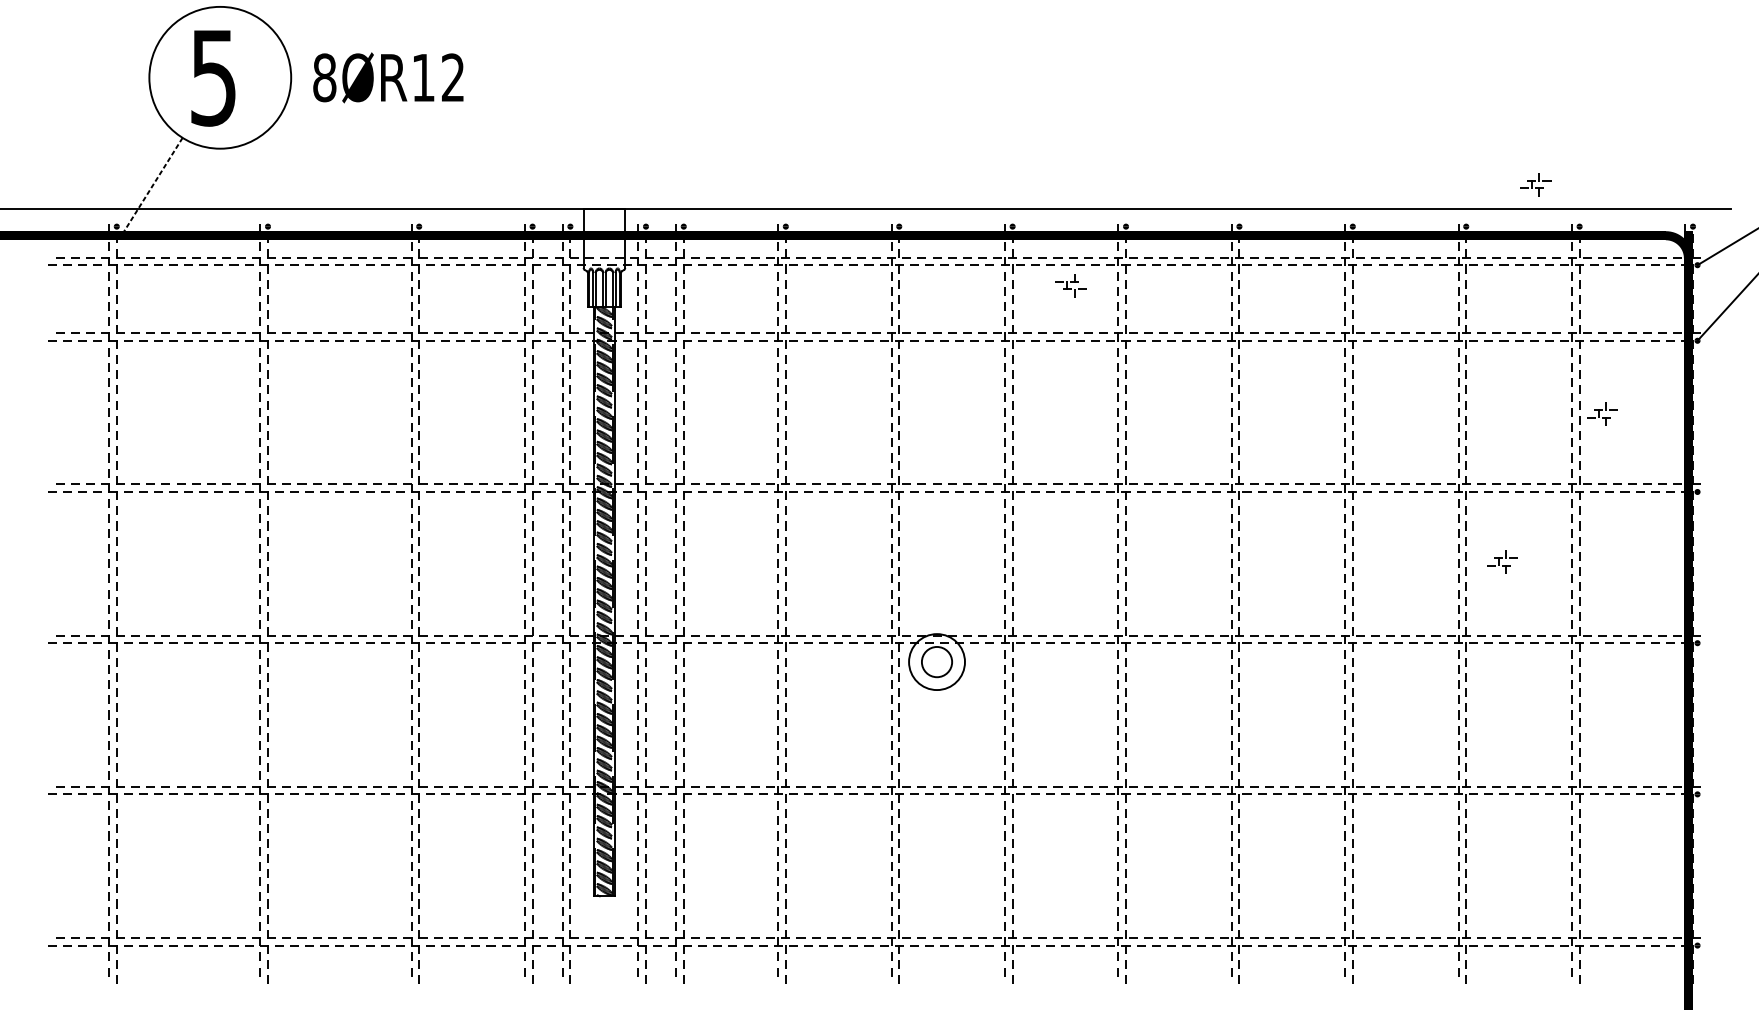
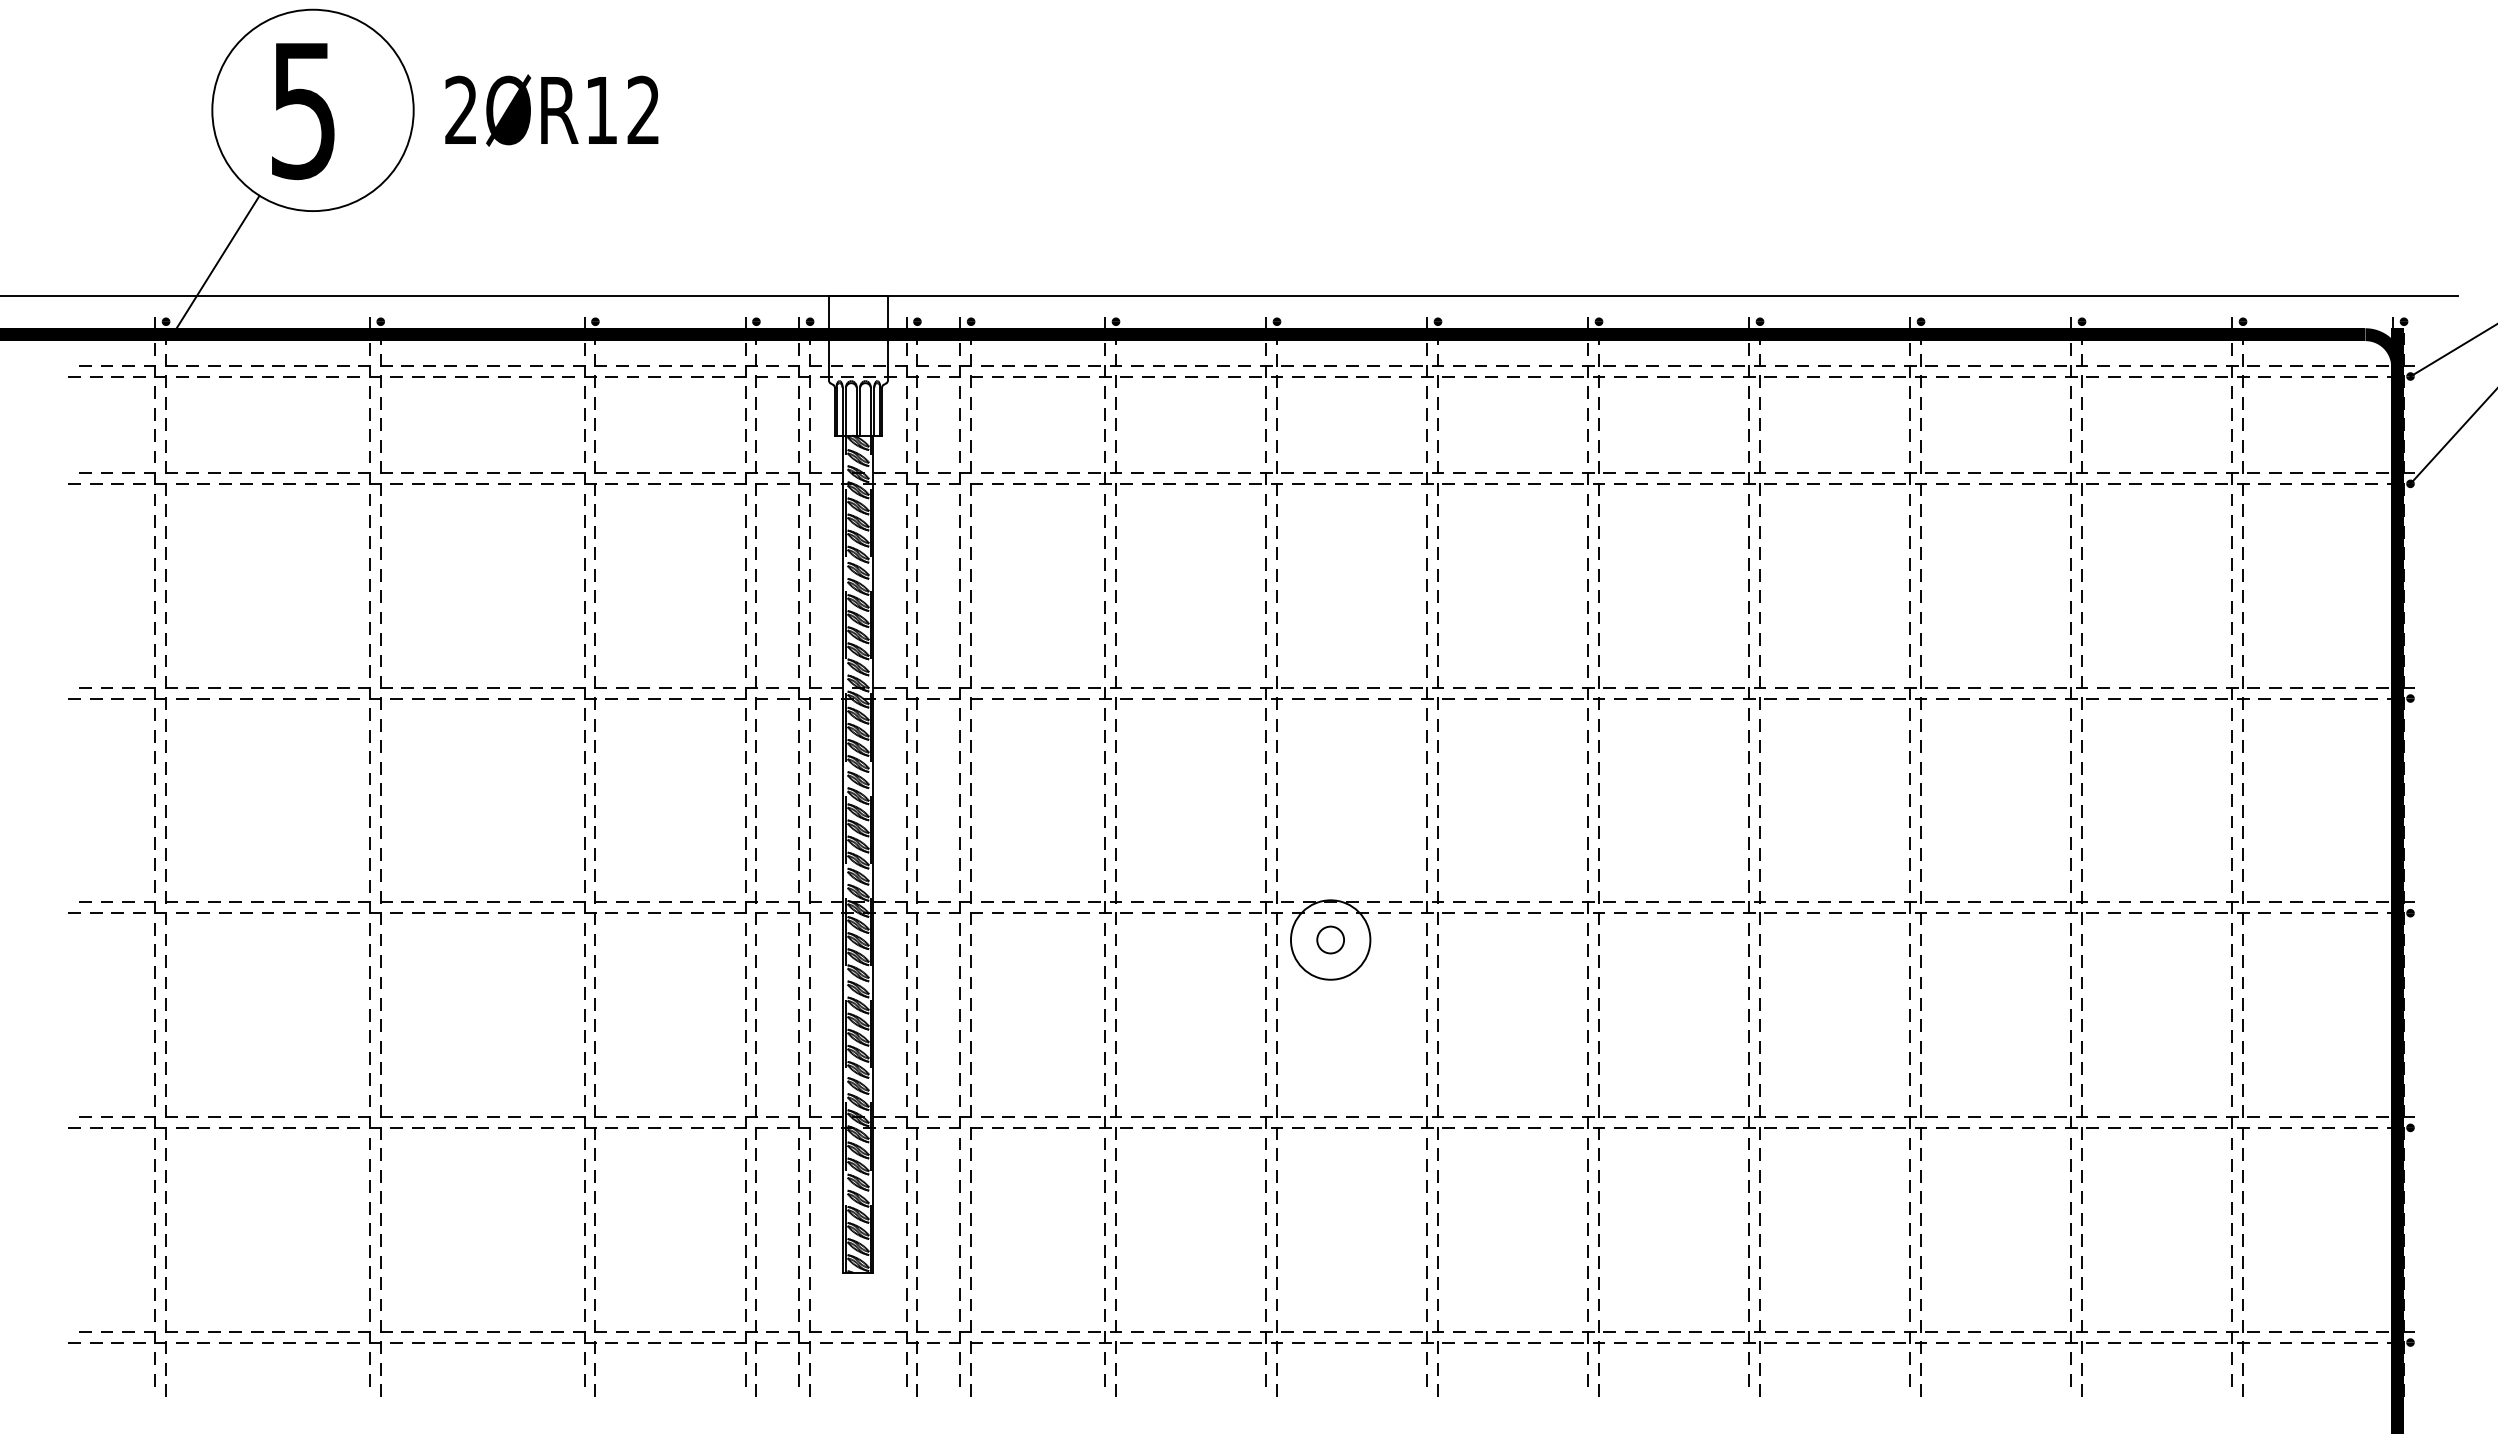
text: (324, 77) -> (461, 110), 8ØR12 -> 2ØR12
part: (1535, 184) -> (2180, 261), removed
line: (152, 187) -> (216, 265), dashed -> solid
part: (1070, 285) -> (1520, 405), removed
part: (1602, 413) -> (2275, 587), removed
part: (1502, 561) -> (2133, 797), removed
circle: (936, 661) -> (1330, 939), size x0.62

